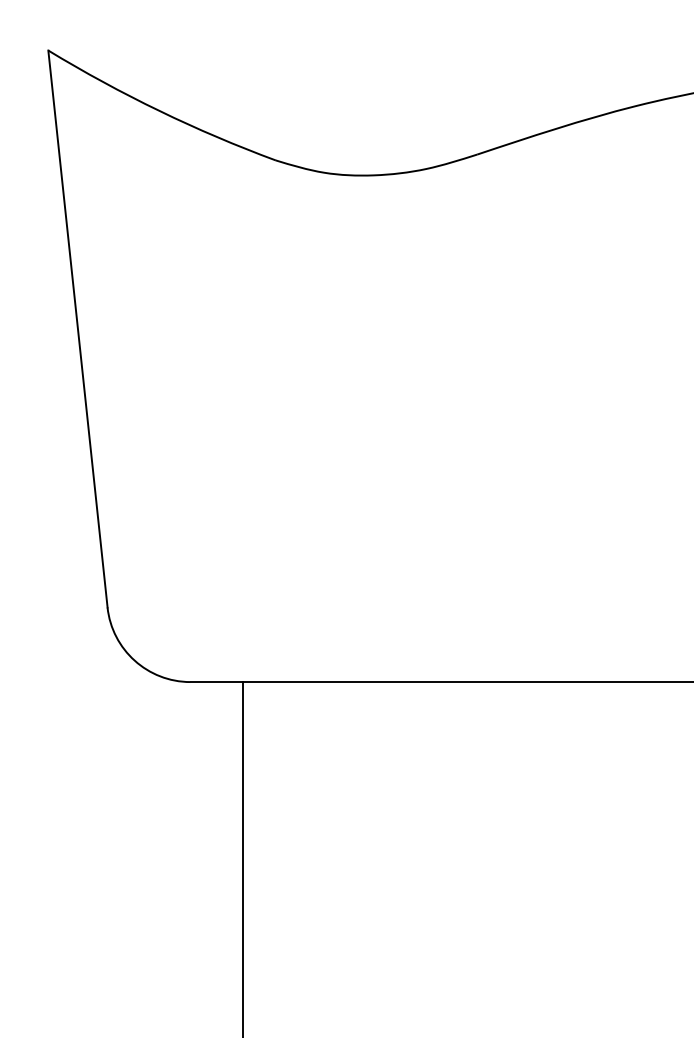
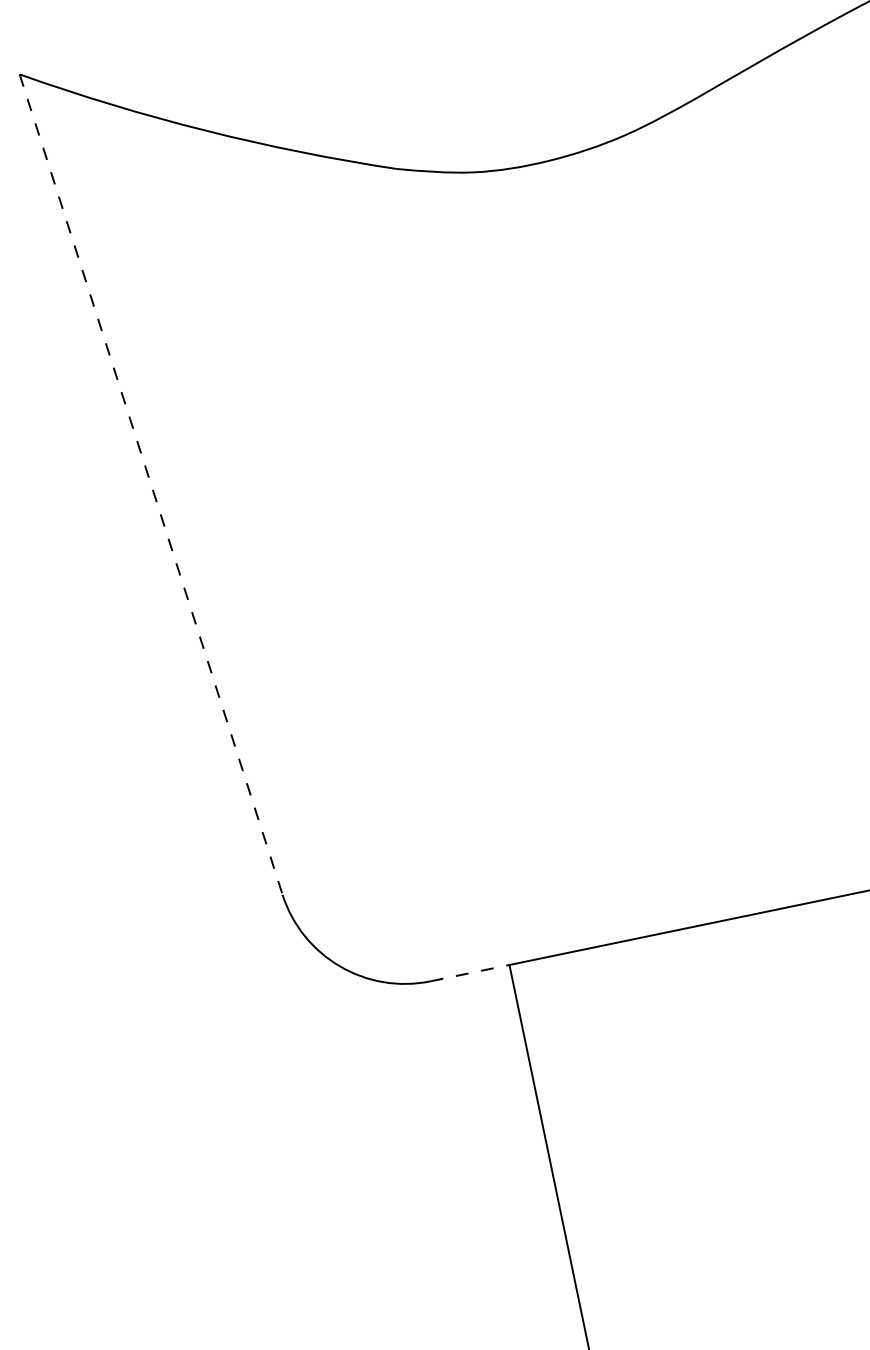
line: (78, 329) -> (152, 485), solid -> dashed
line: (217, 682) -> (471, 973), solid -> dashed

